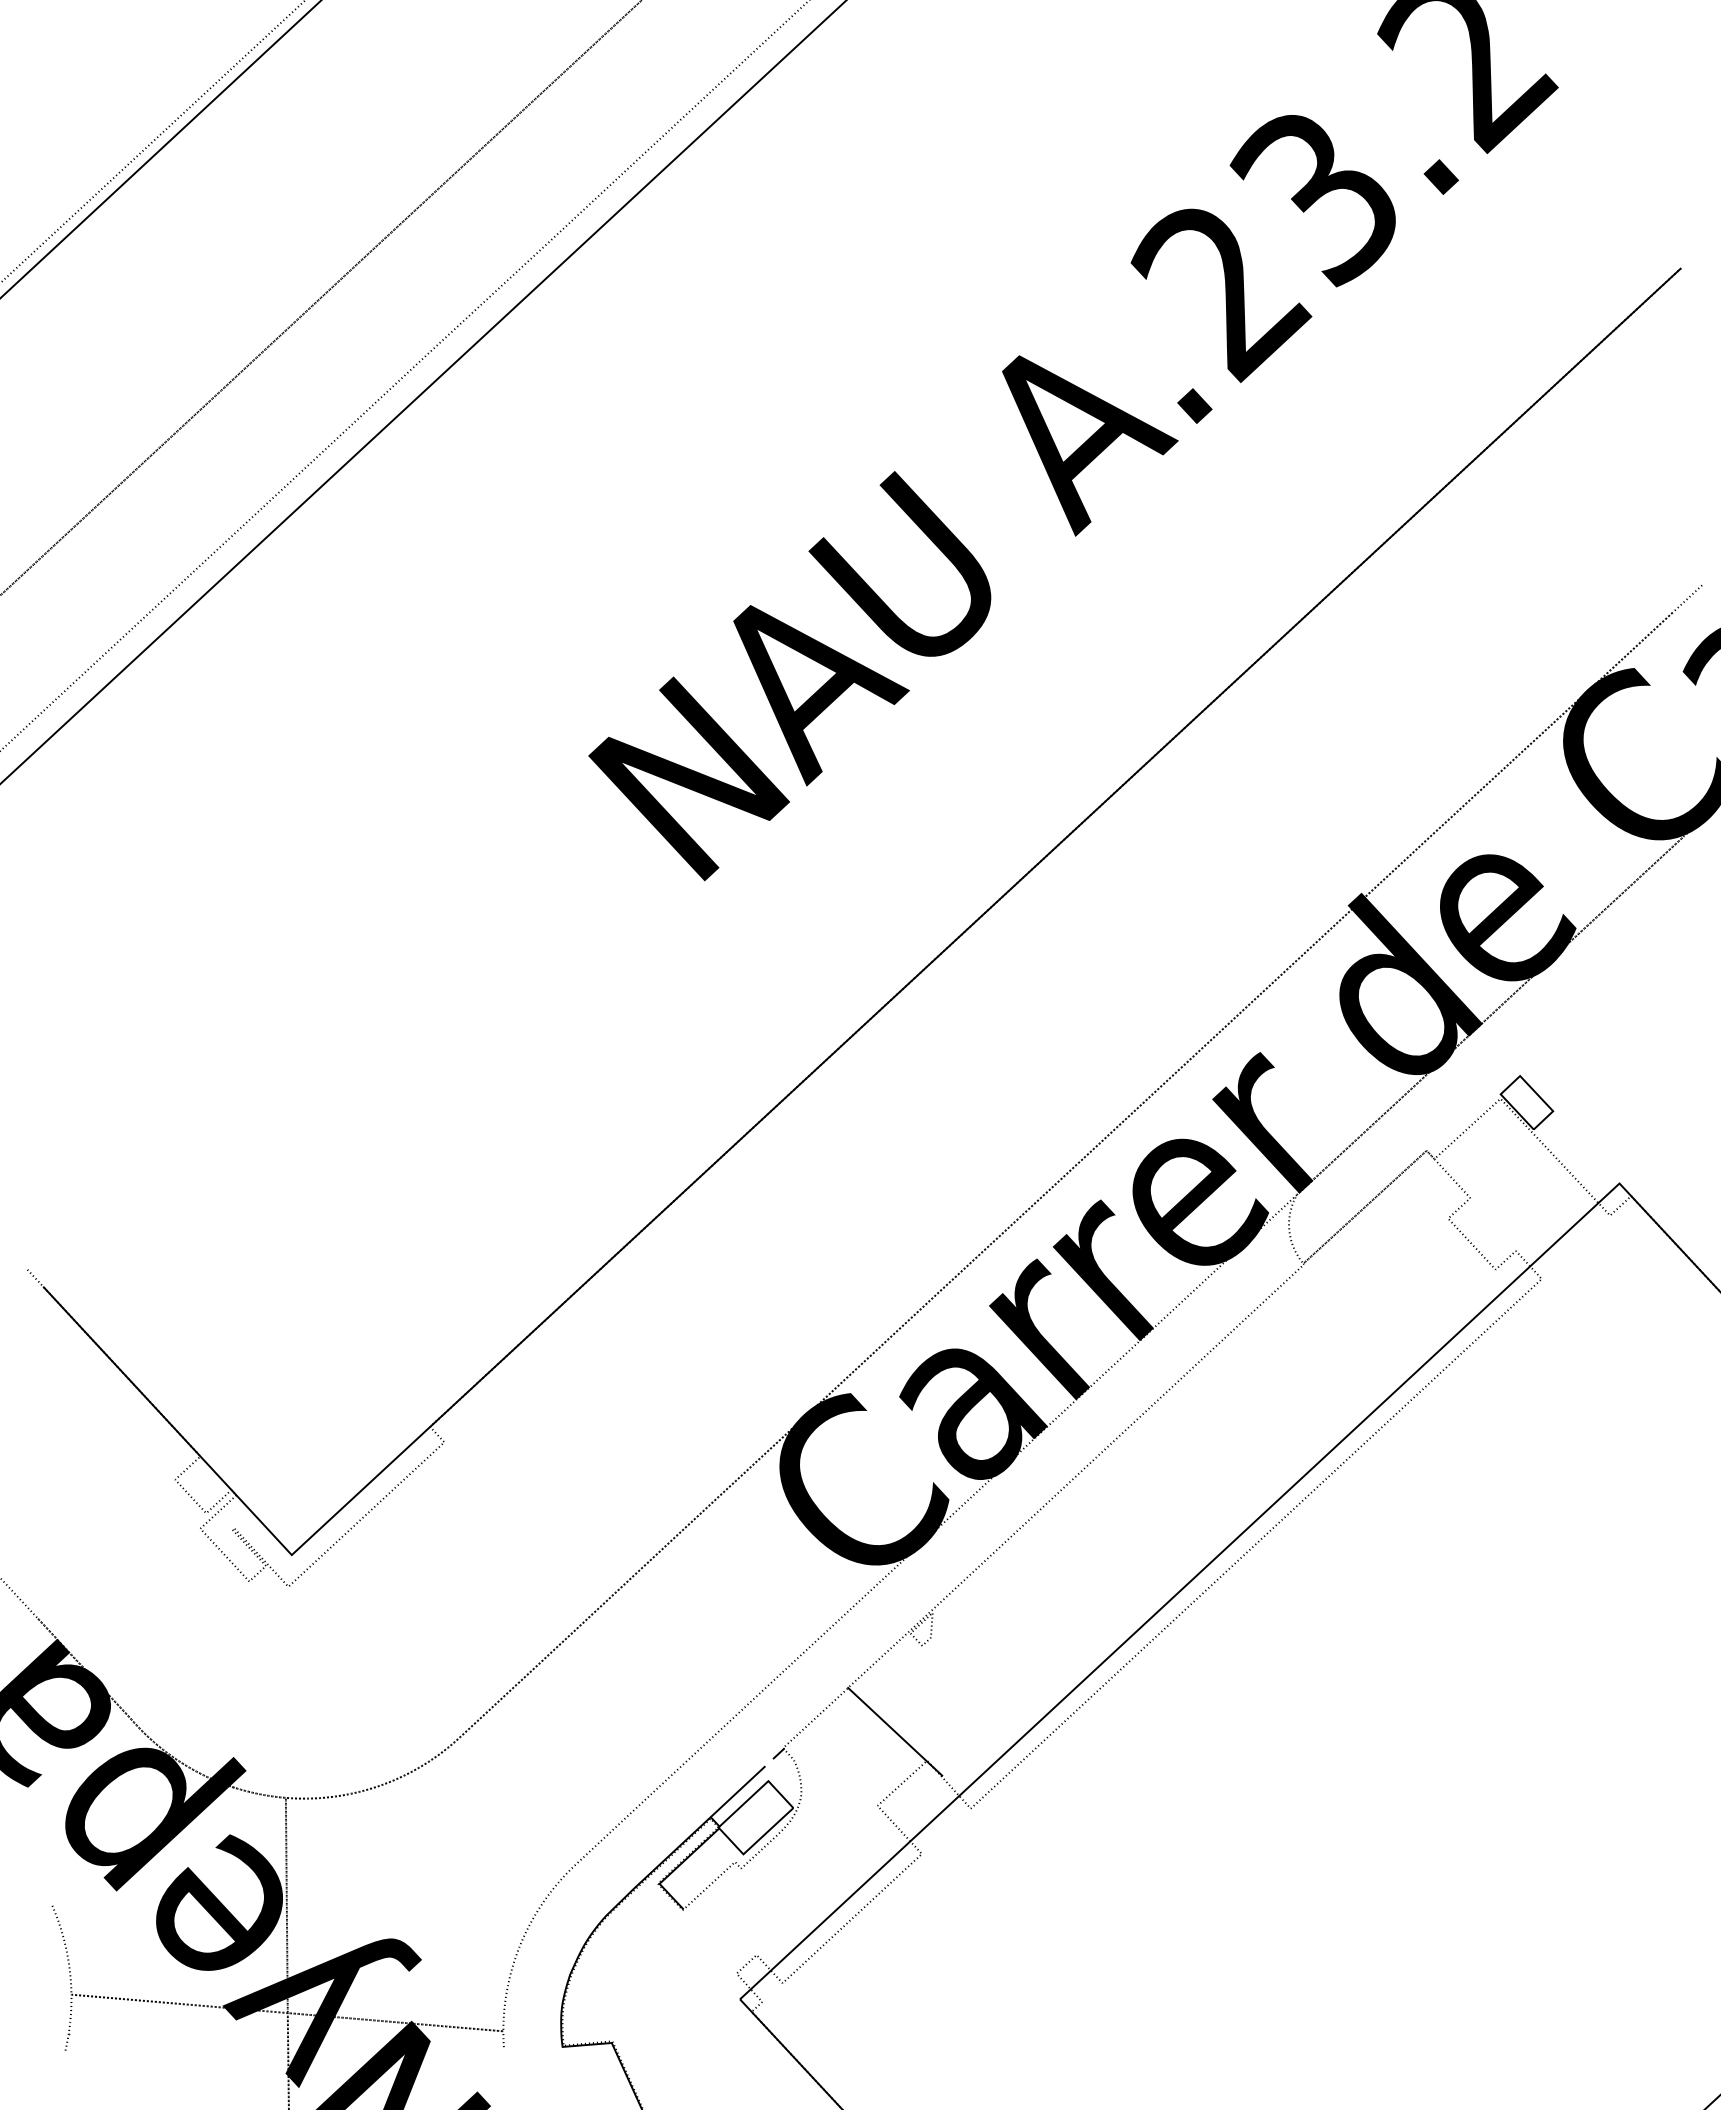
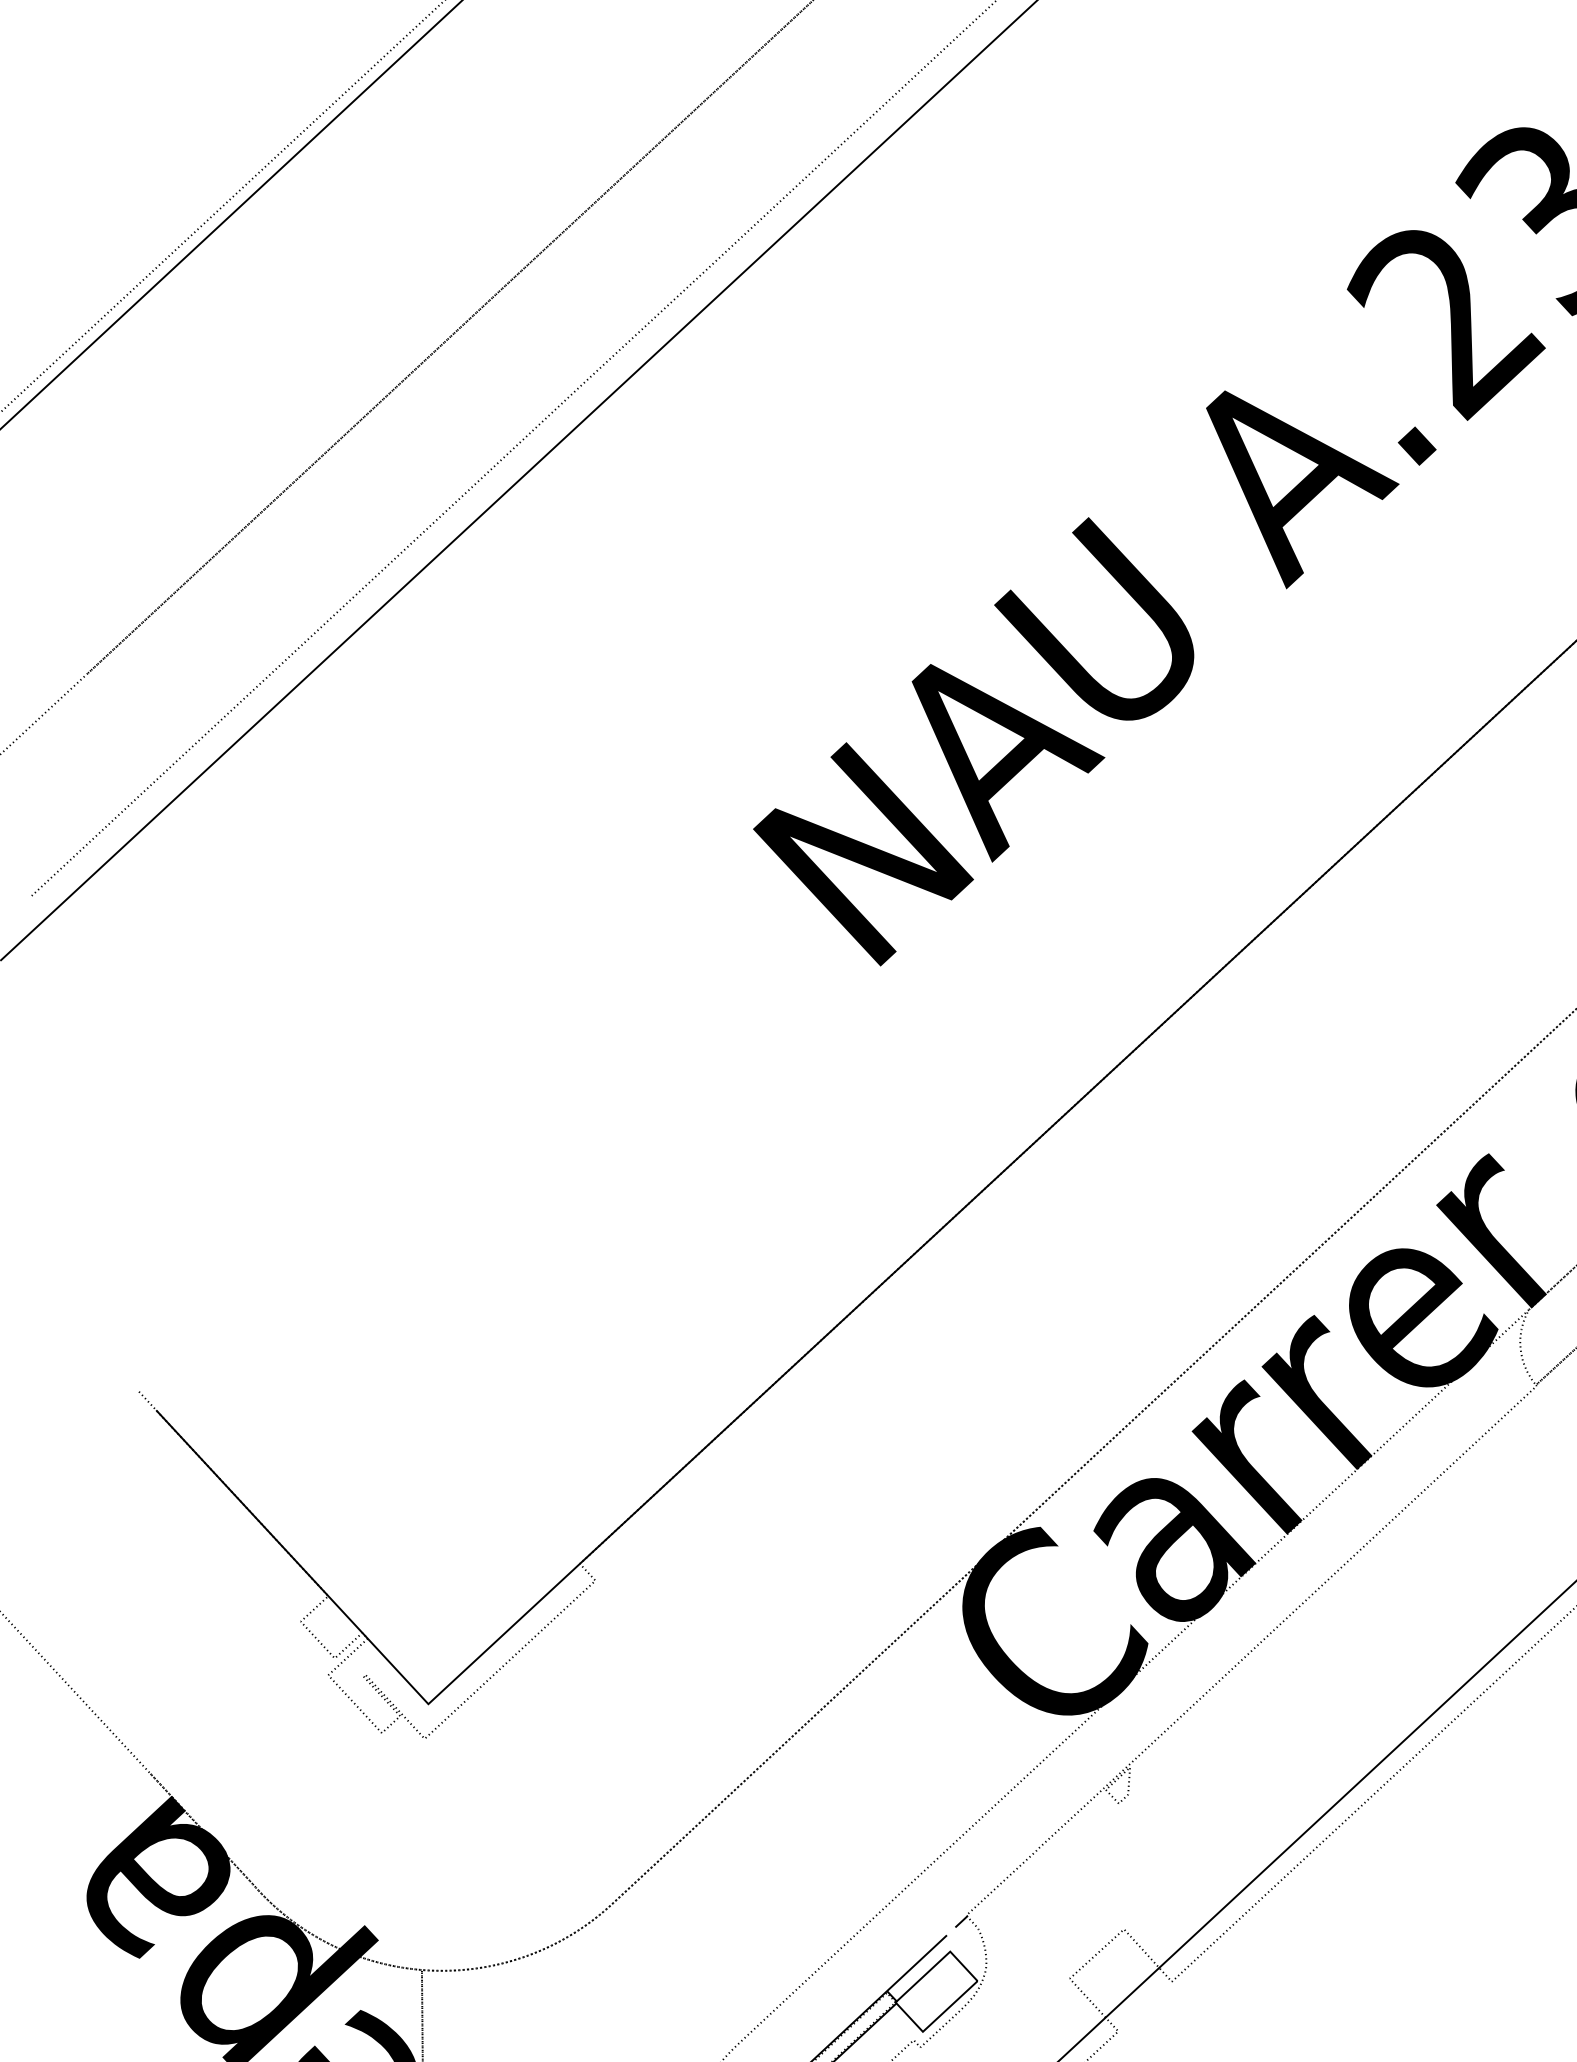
line: (895, 1731) -> (1089, 1897), removed

